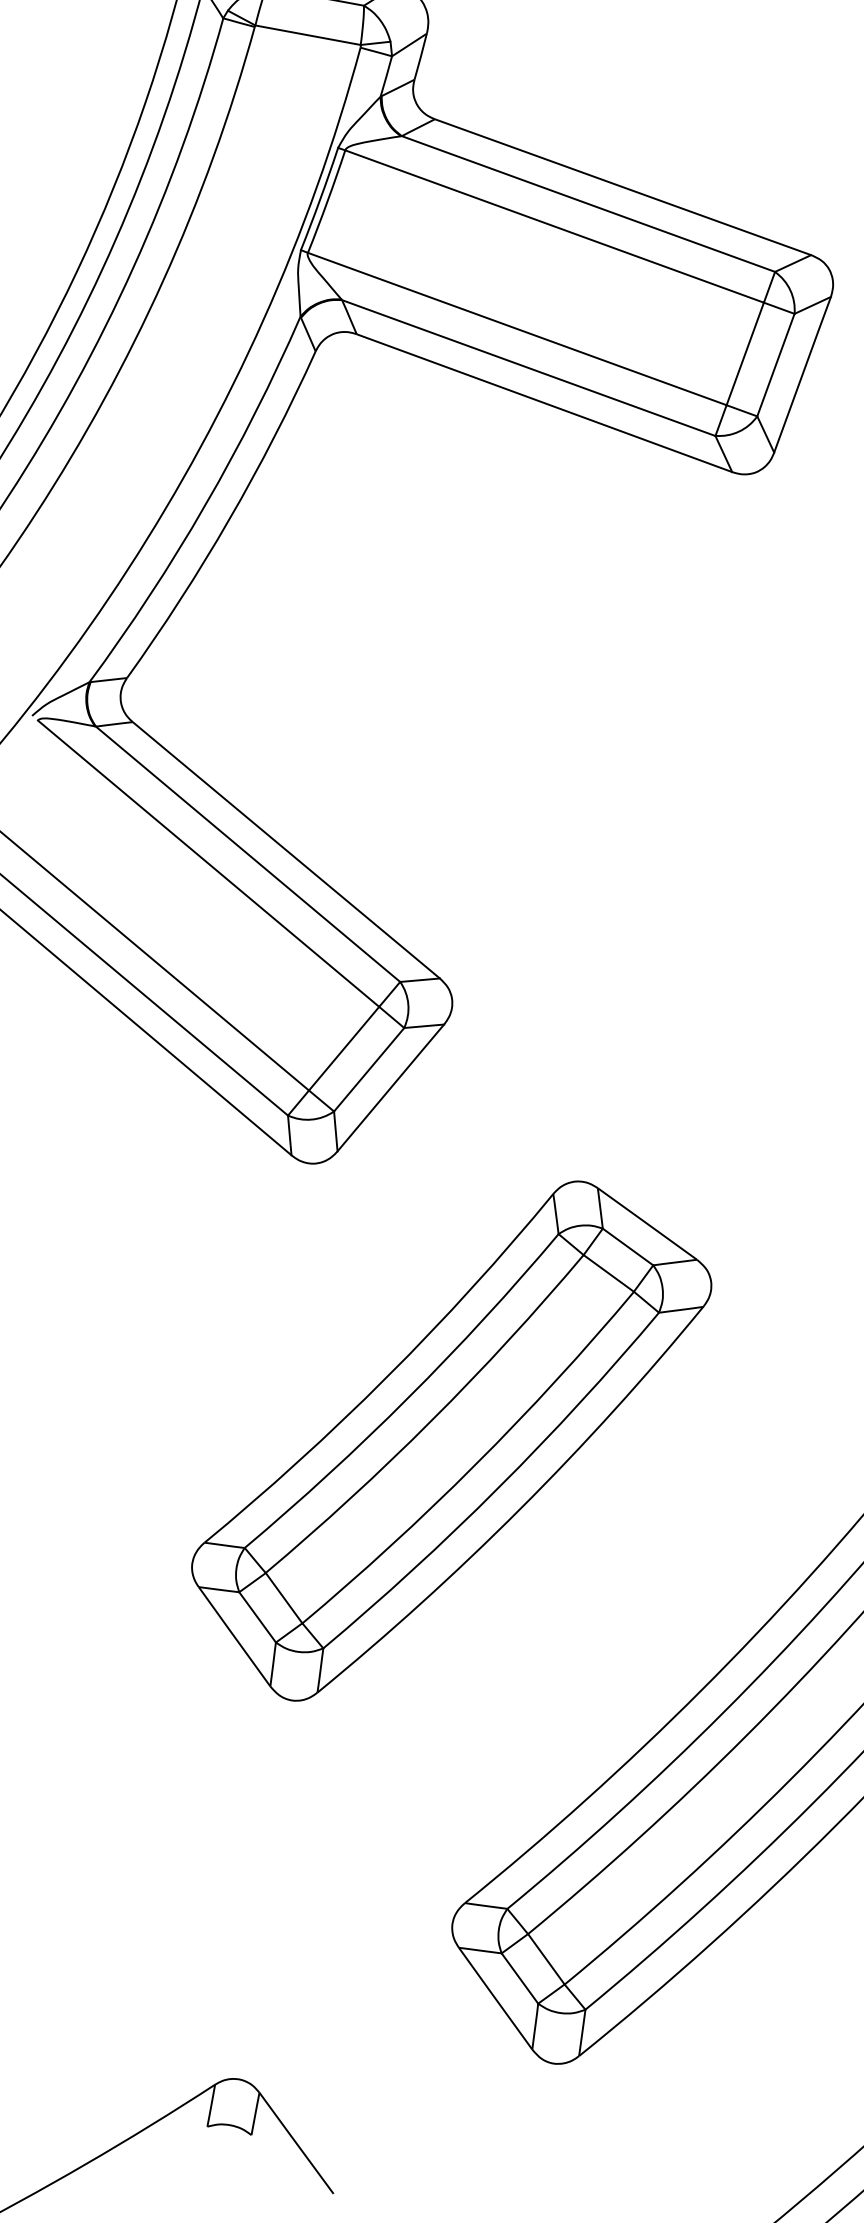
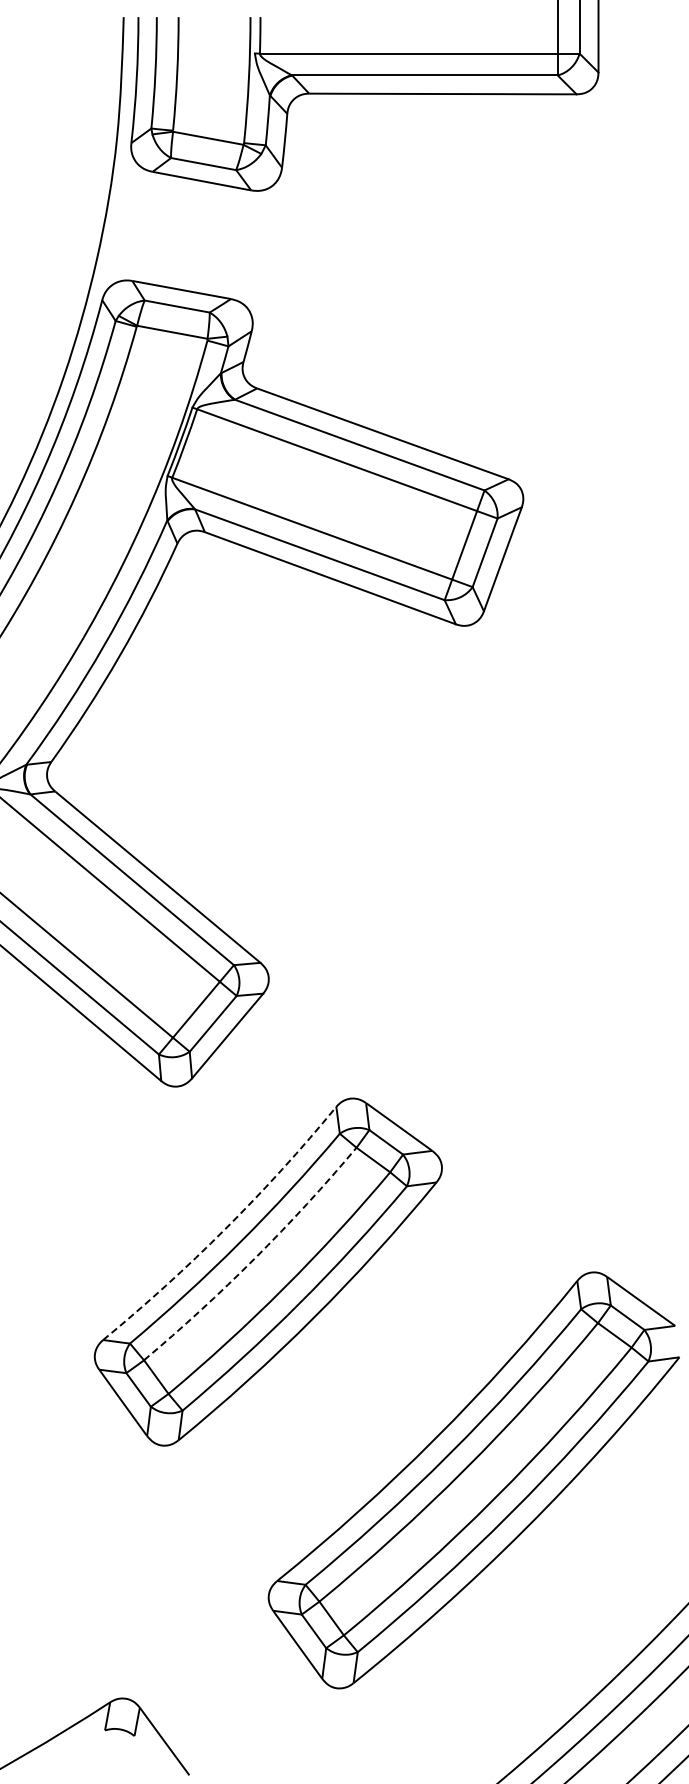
arc: (387, 1377) -> (225, 1229), solid -> dashed
arc: (430, 1420) -> (254, 1258), solid -> dashed

